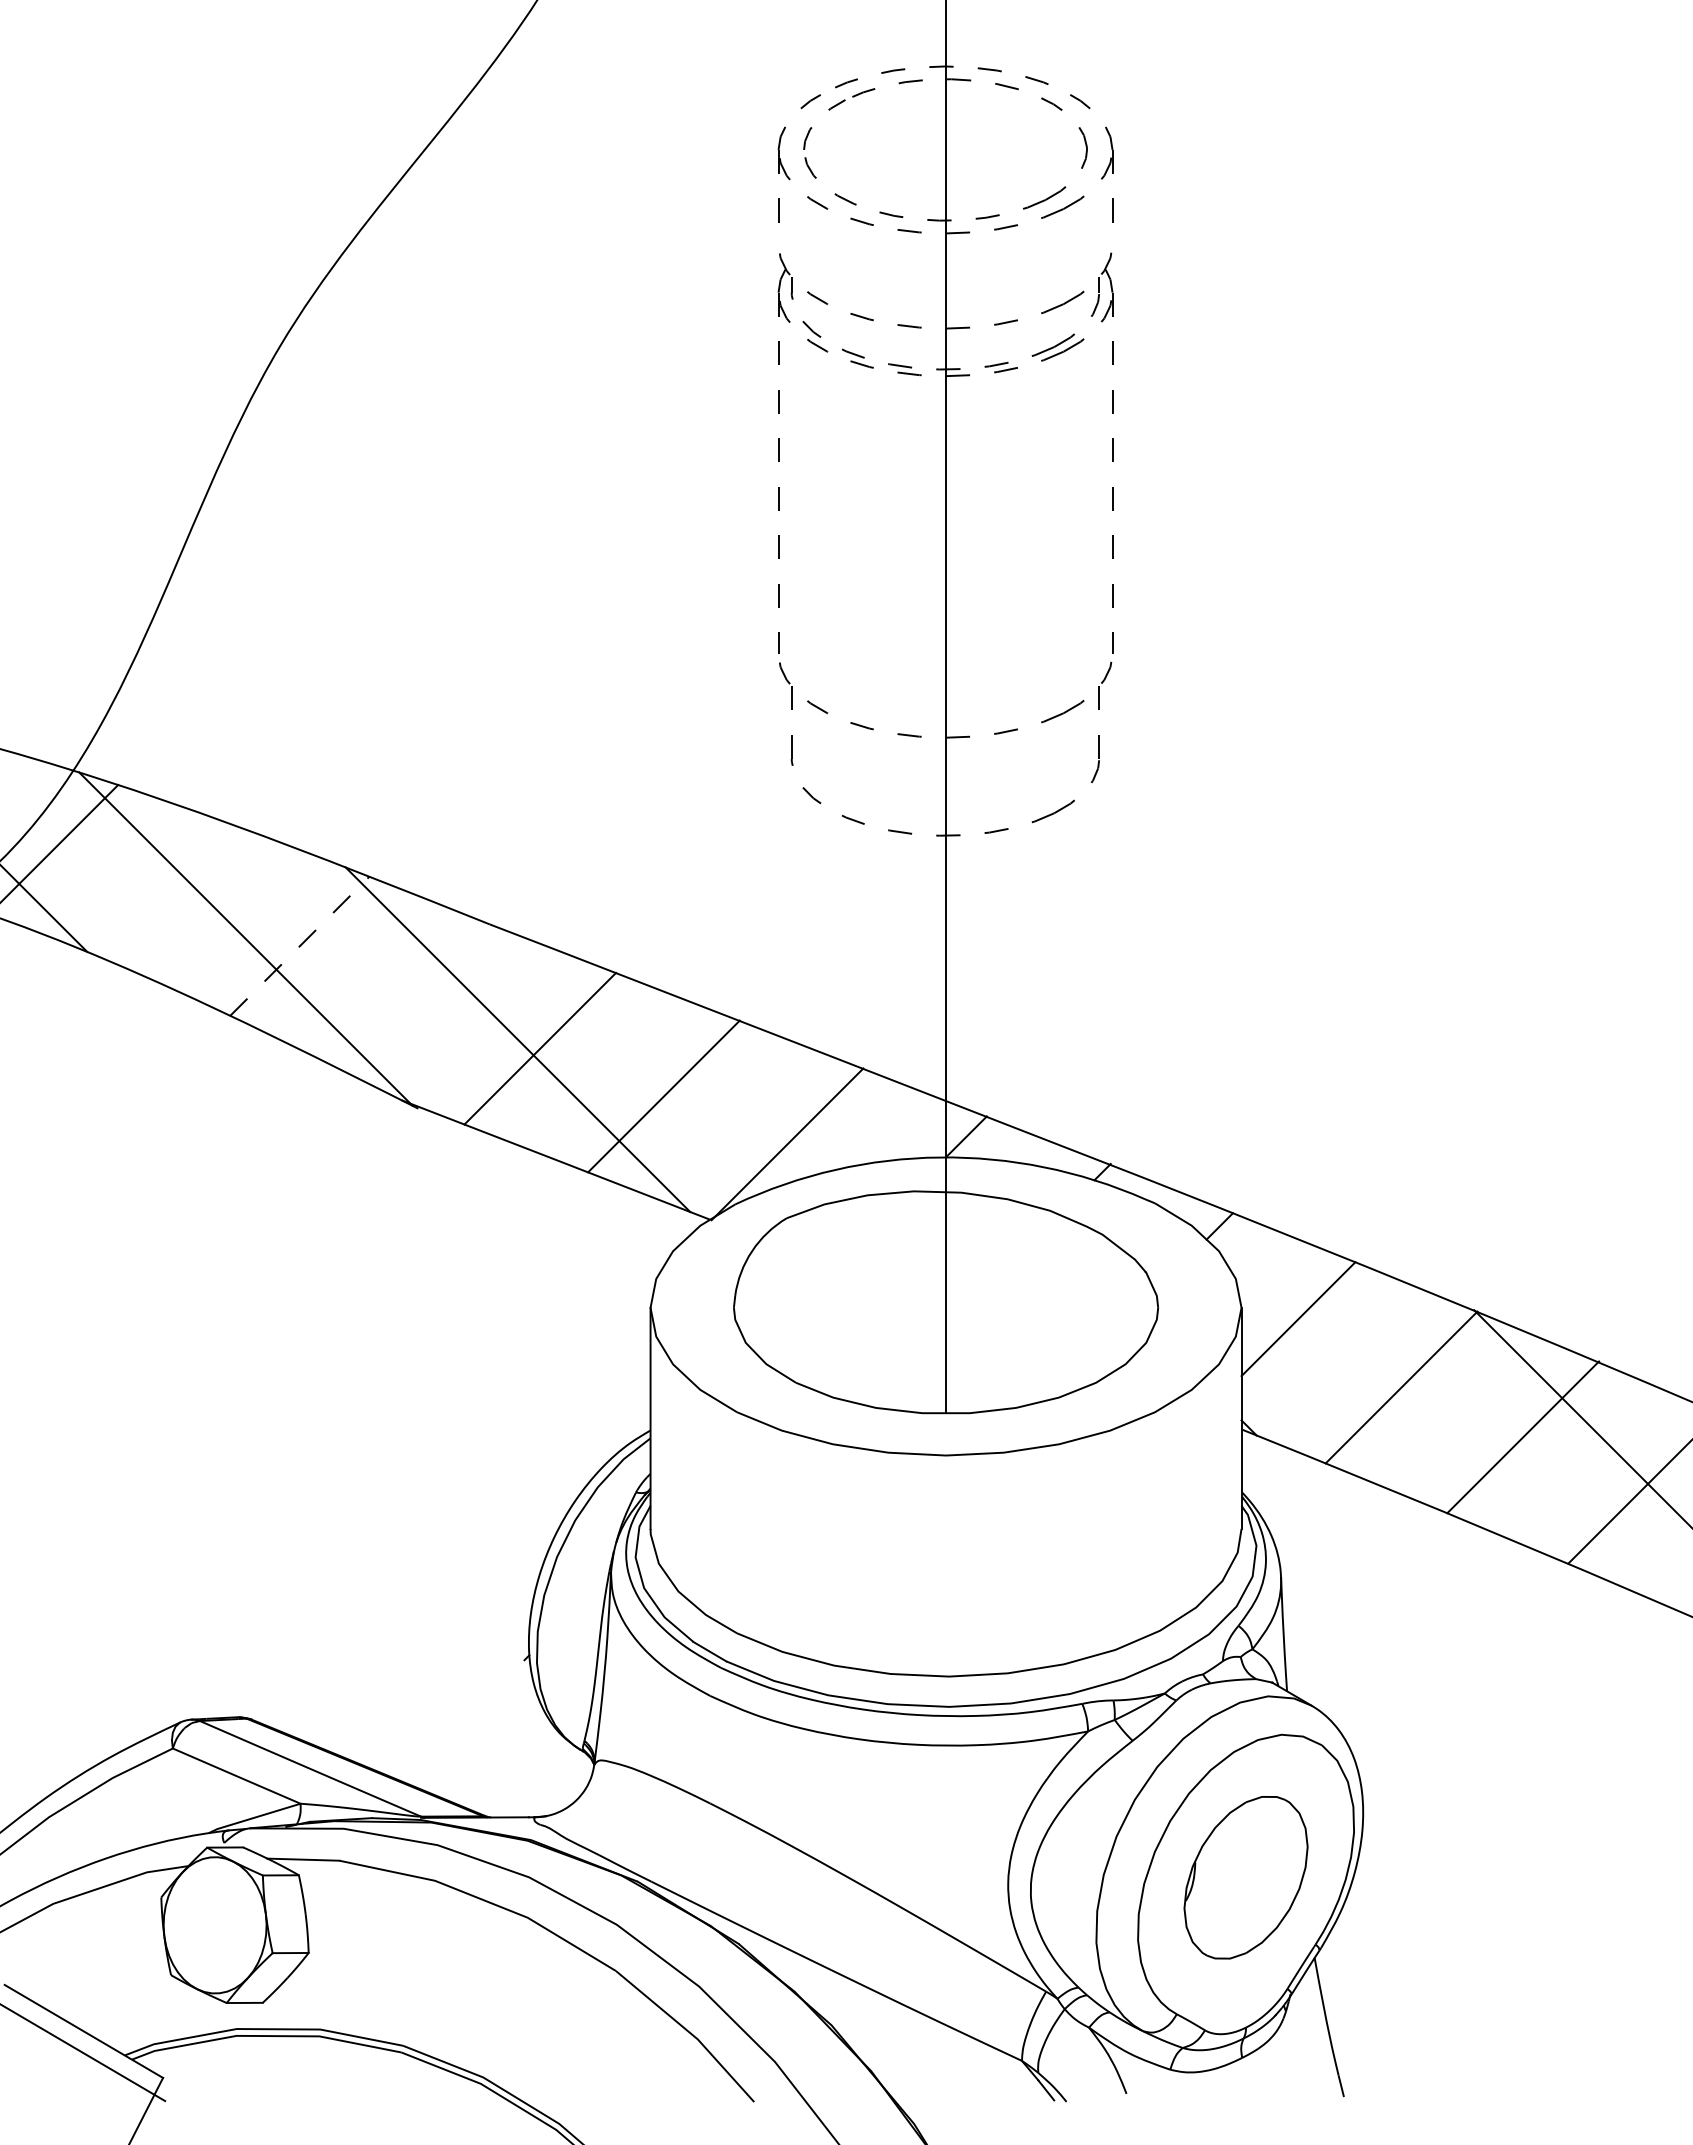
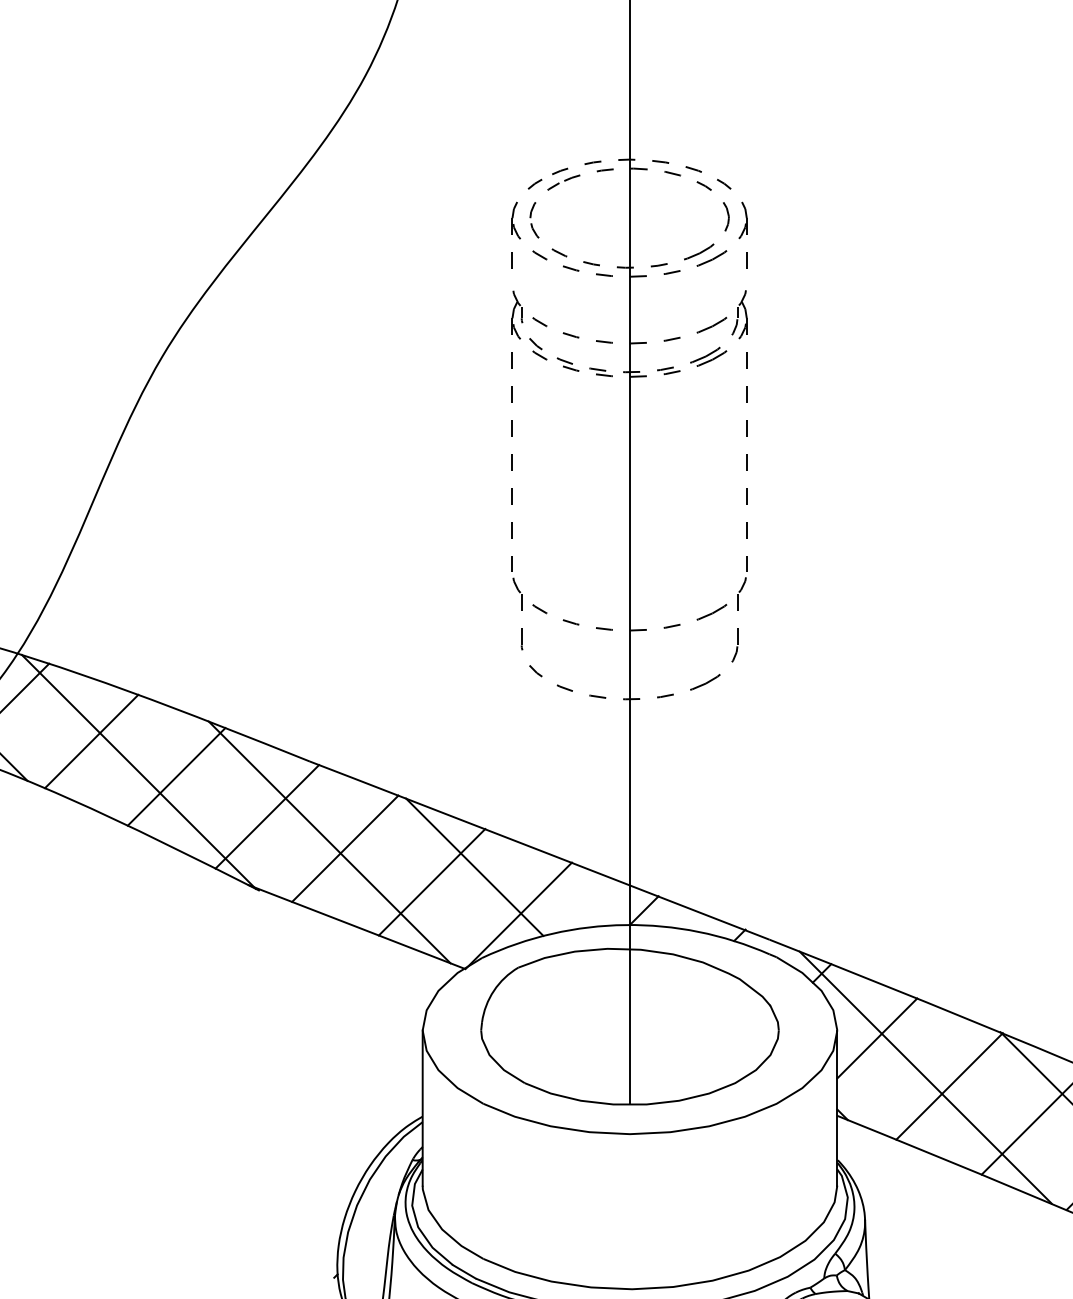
line: (178, 895) -> (91, 741), added
line: (300, 945) -> (177, 776), dashed -> solid
line: (428, 1003) -> (266, 817), added
line: (724, 1075) -> (474, 867), added
line: (1366, 1374) -> (924, 1077), added

